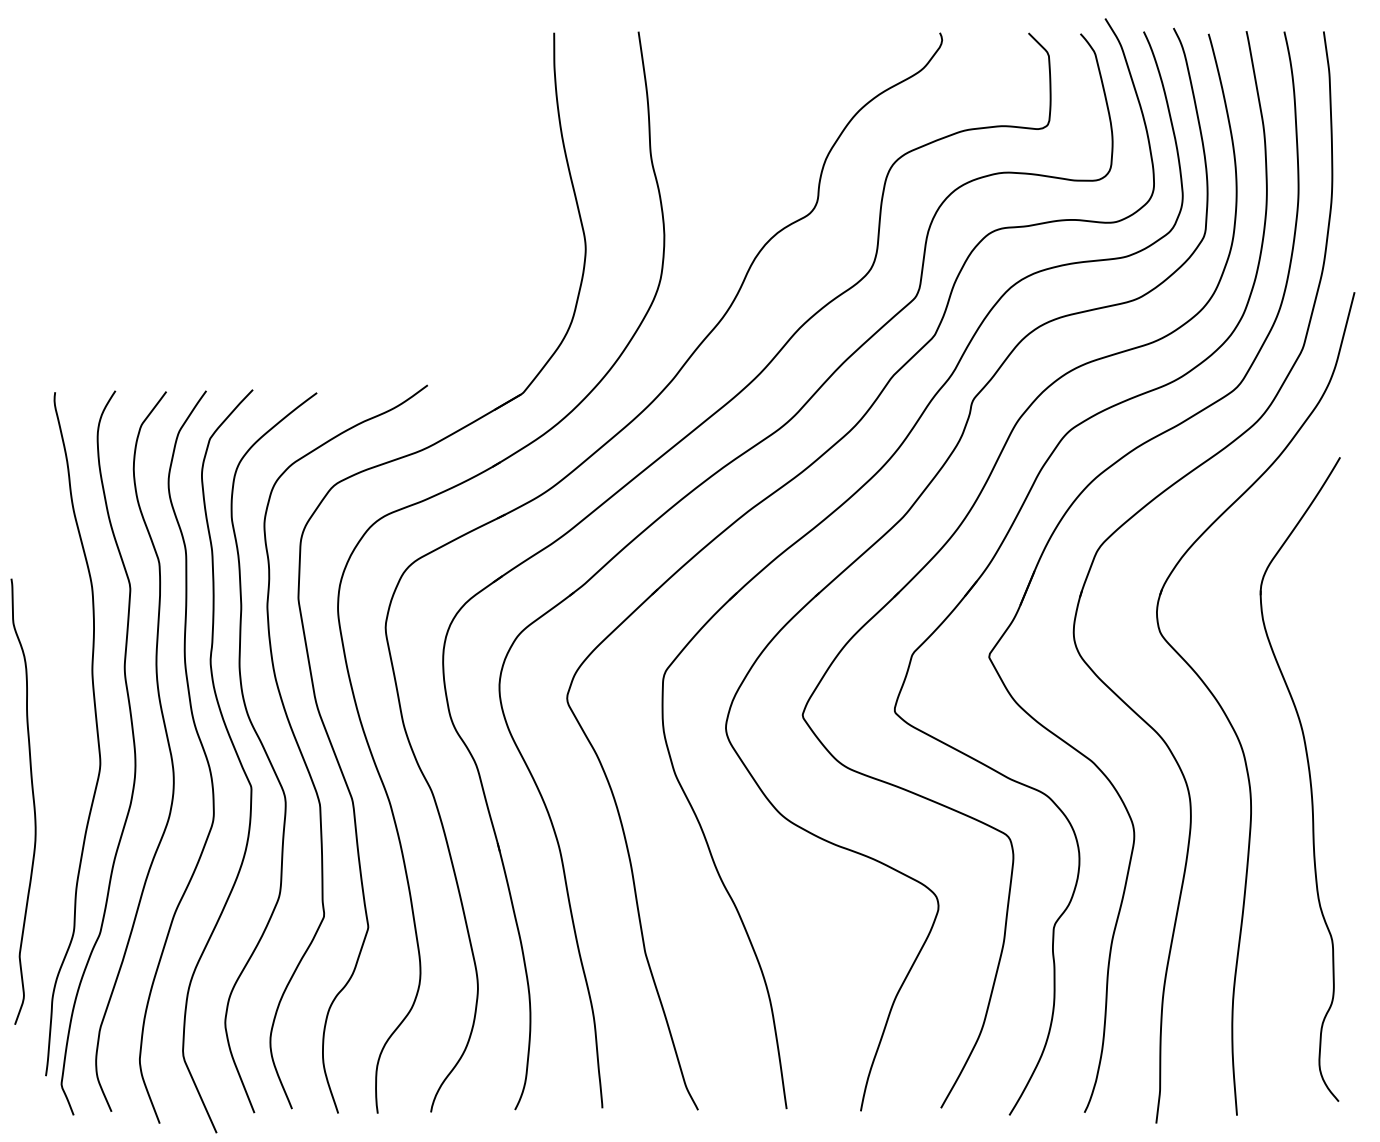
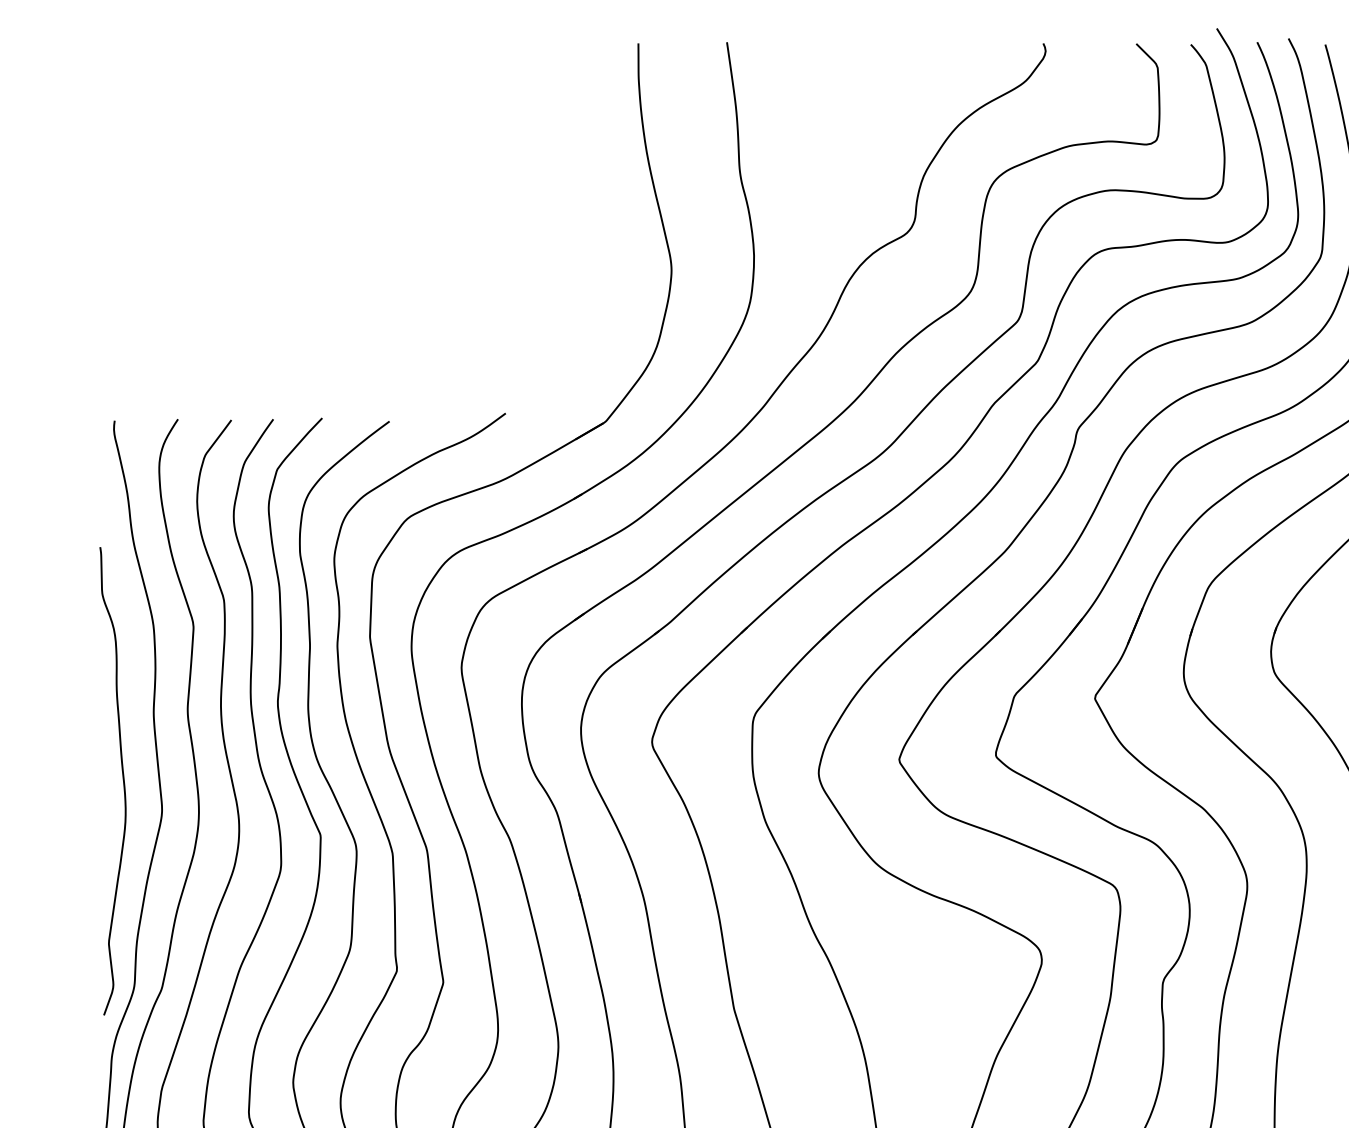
curve: (32, 799) -> (122, 778), moved

